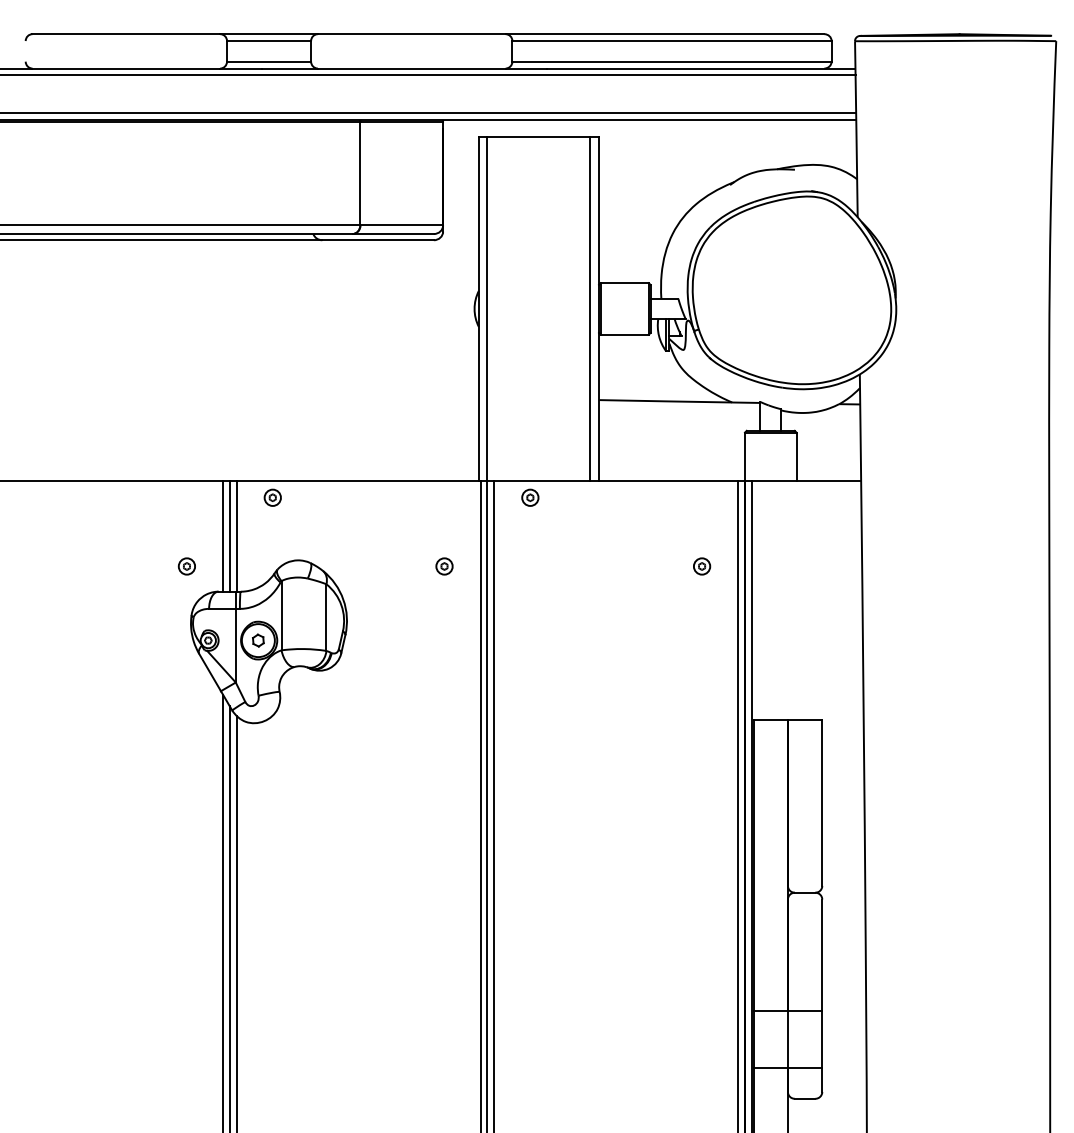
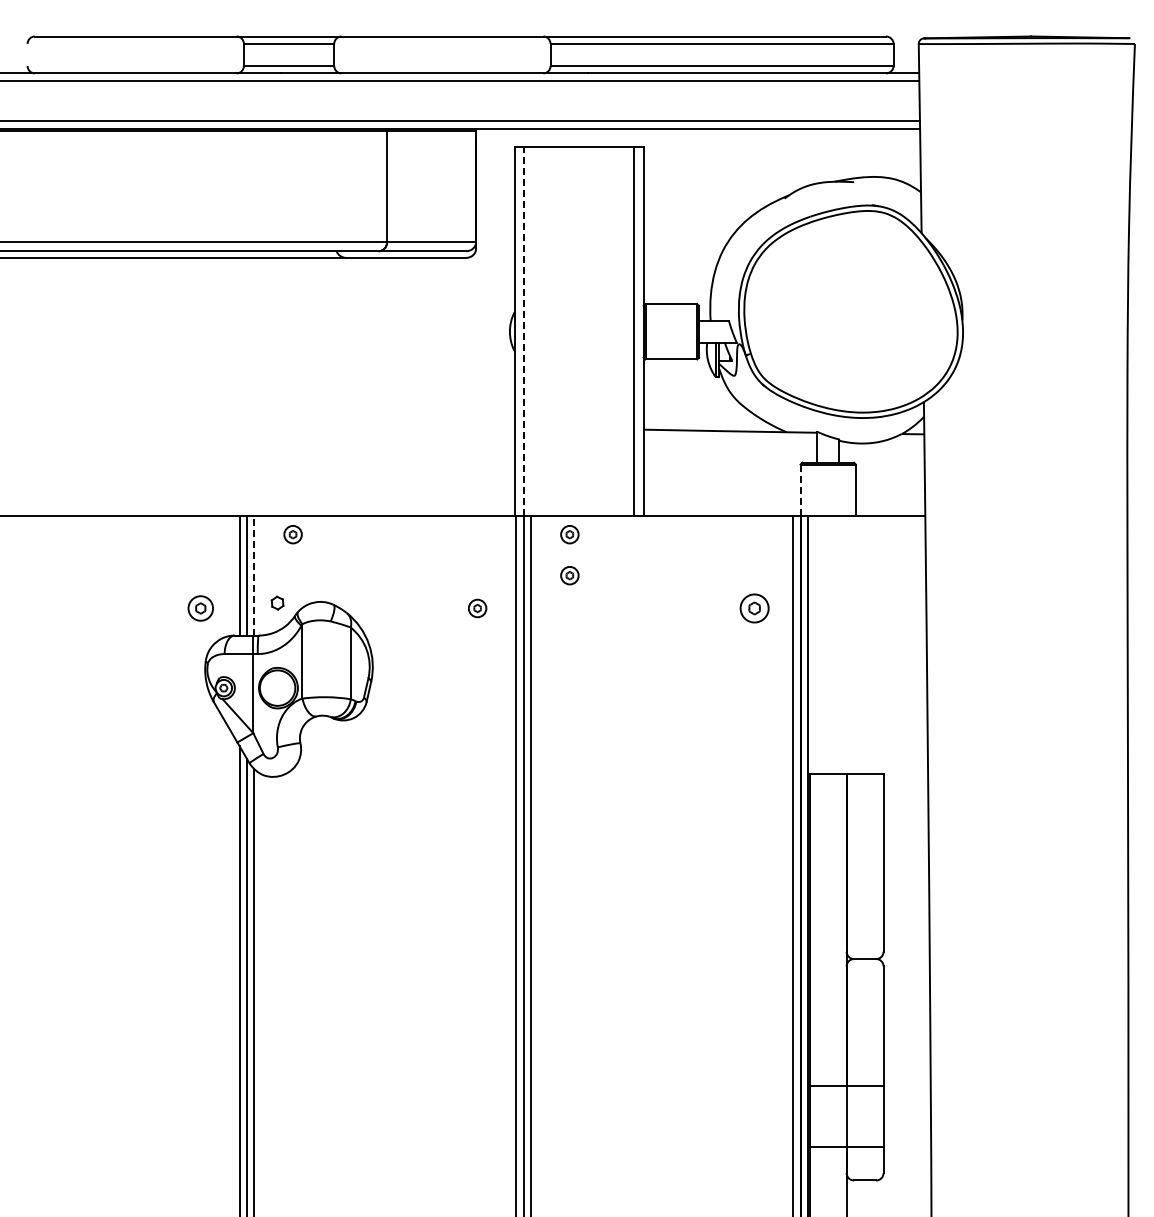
line: (487, 308) -> (523, 331), solid -> dashed
line: (744, 456) -> (800, 490), solid -> dashed
line: (236, 535) -> (254, 575), solid -> dashed
part: (530, 535) -> (569, 575), added
part: (186, 566) -> (200, 608), size x1.4
part: (701, 566) -> (753, 608), size x1.6
part: (258, 640) -> (277, 602), moved

